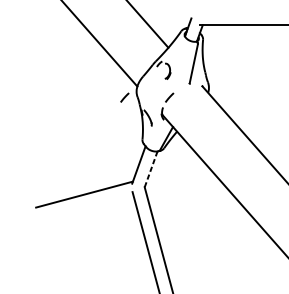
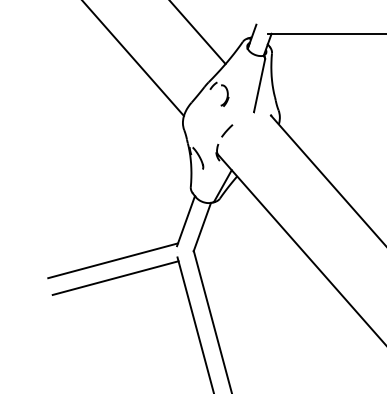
line: (125, 97) -> (167, 130), removed
line: (151, 169) -> (202, 227), dashed -> solid
line: (86, 207) -> (115, 277), added

